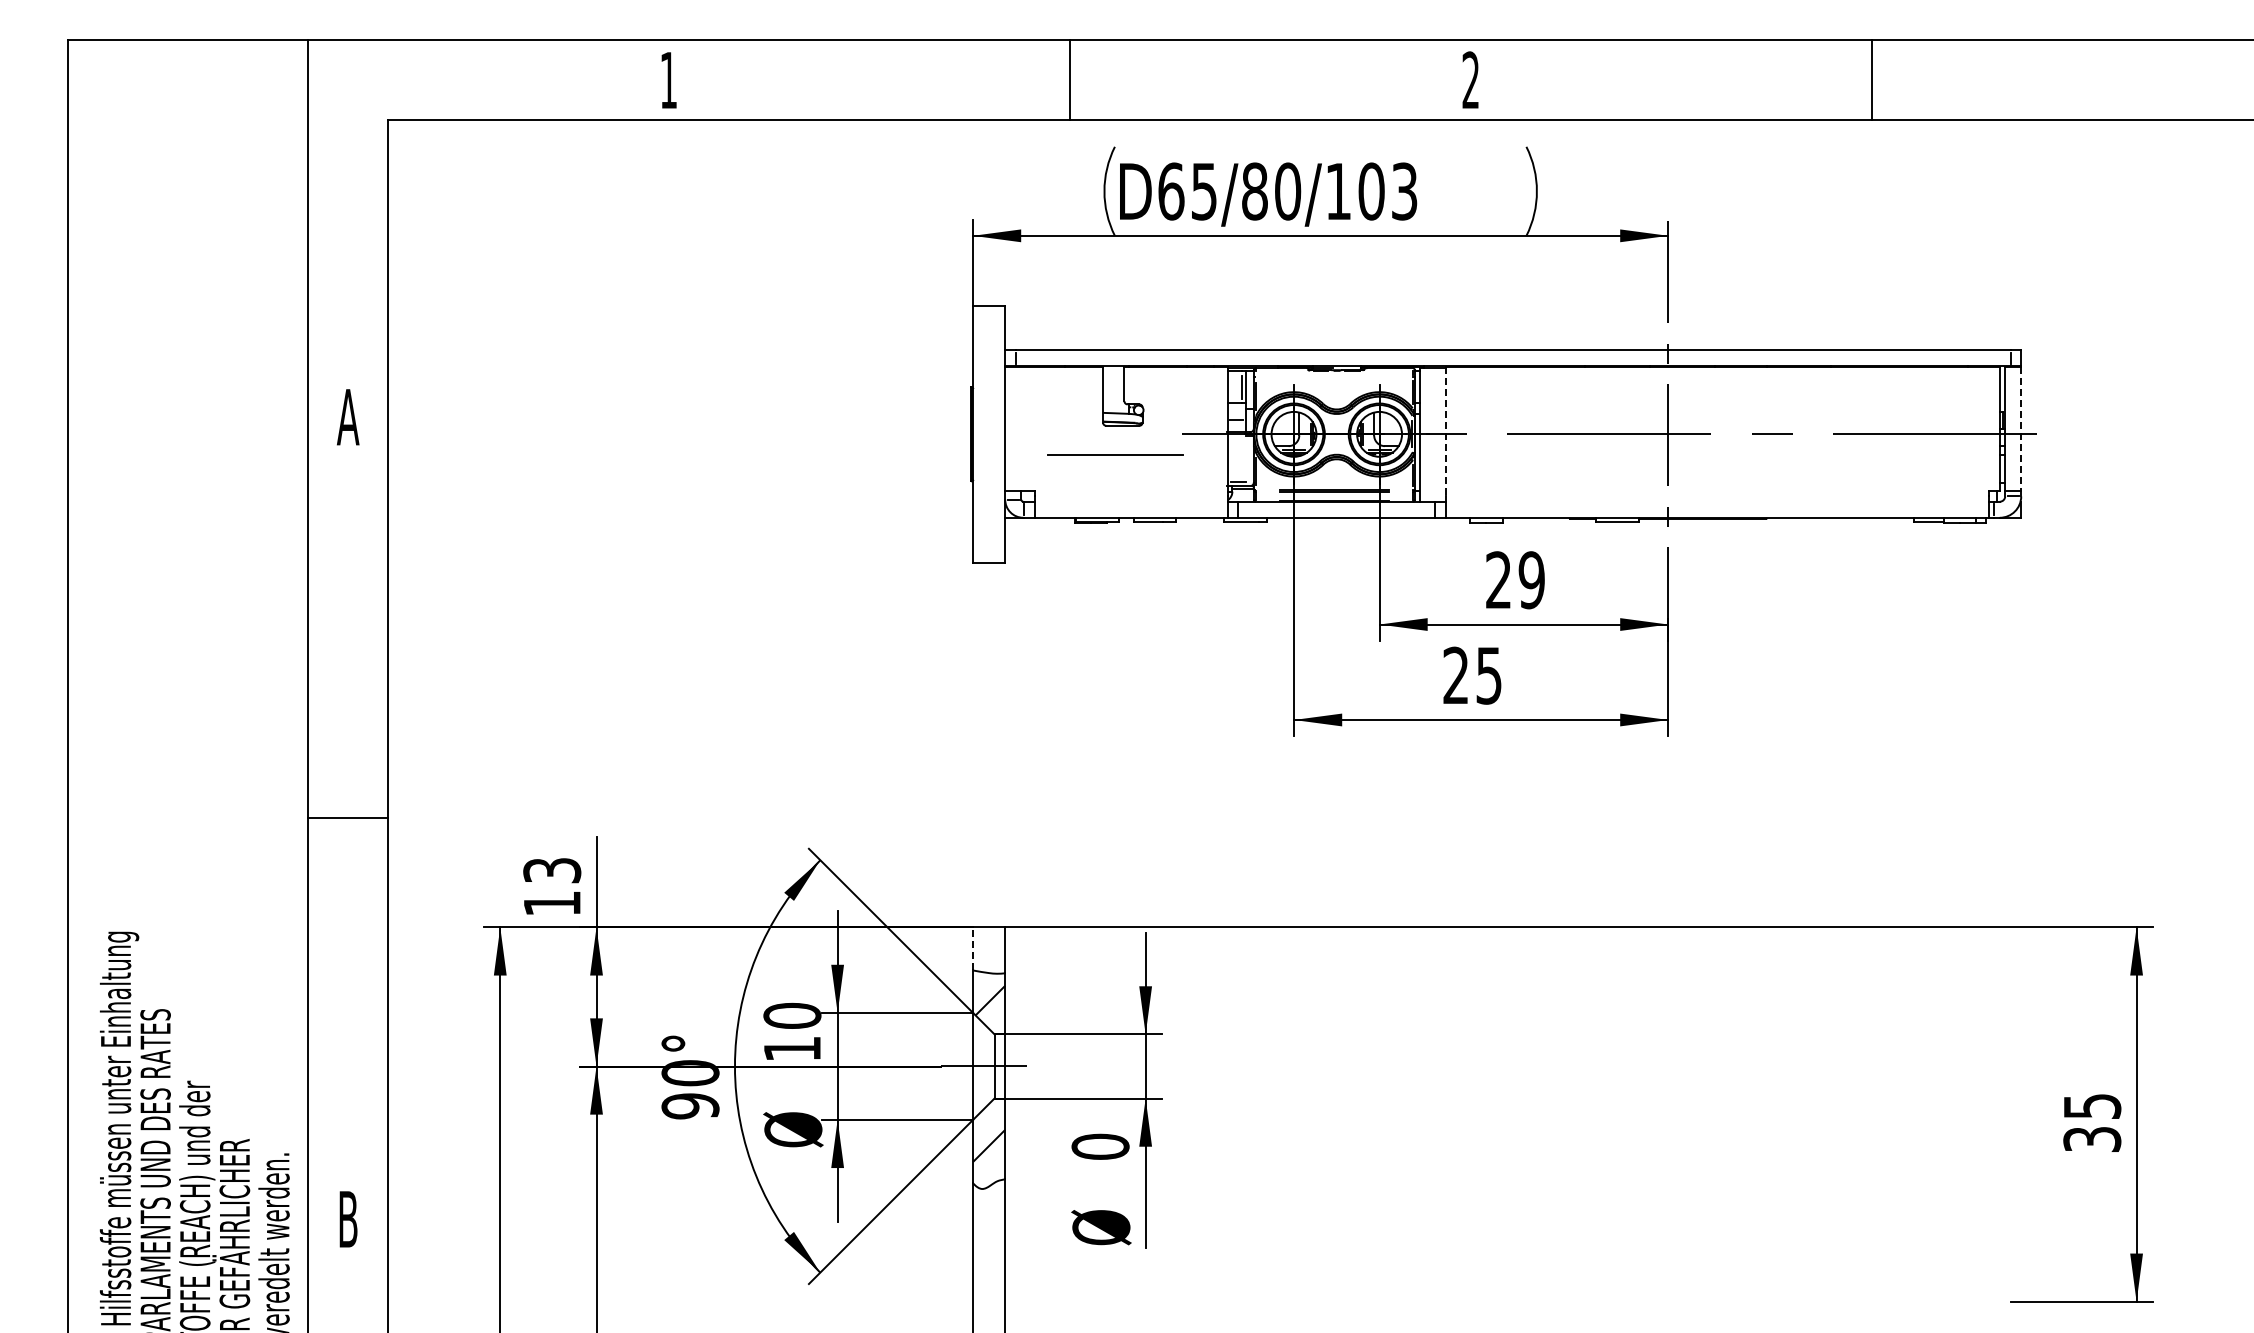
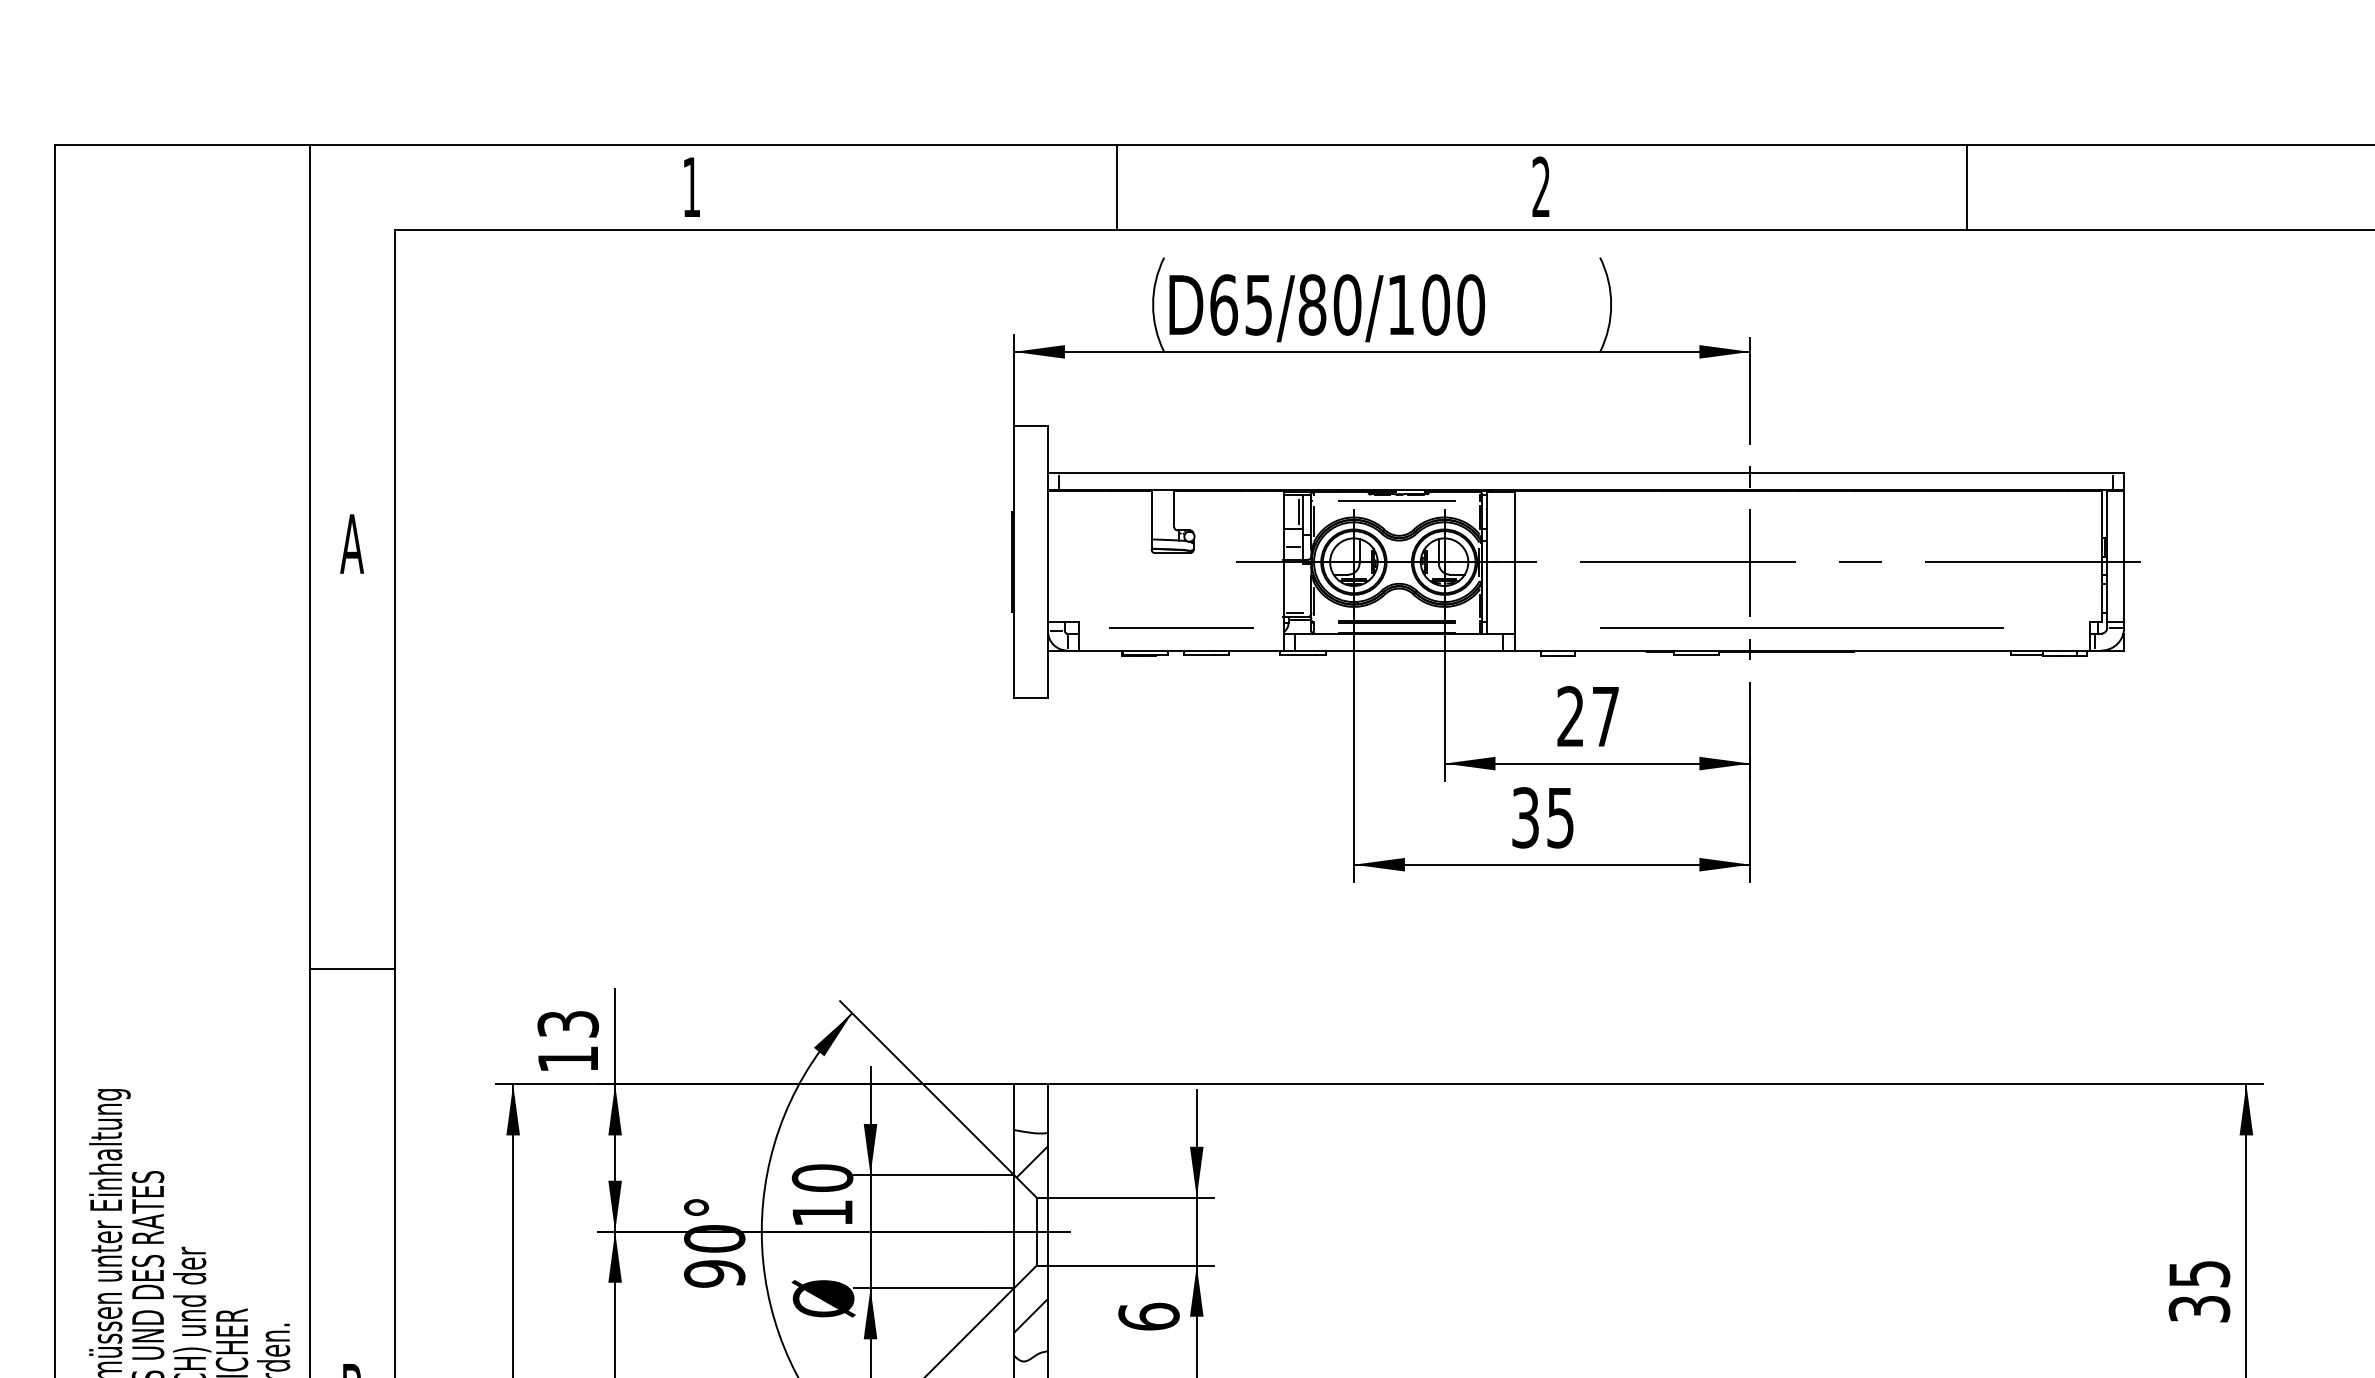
text: (1404, 191) -> (1470, 304), D65/80/103 -> D65/80/100
line: (1334, 376) -> (1396, 500), added
line: (2021, 429) -> (2124, 557), dashed -> solid
line: (1445, 431) -> (1514, 559), dashed -> solid
line: (1115, 454) -> (1181, 626), moved
line: (1717, 496) -> (1802, 628), added
text: (1531, 580) -> (1605, 716), 29 -> 27
text: (1455, 675) -> (1524, 817), 25 -> 35
line: (973, 948) -> (1014, 1106), dashed -> solid
text: (1100, 1146) -> (1148, 1316), 0 -> 6

